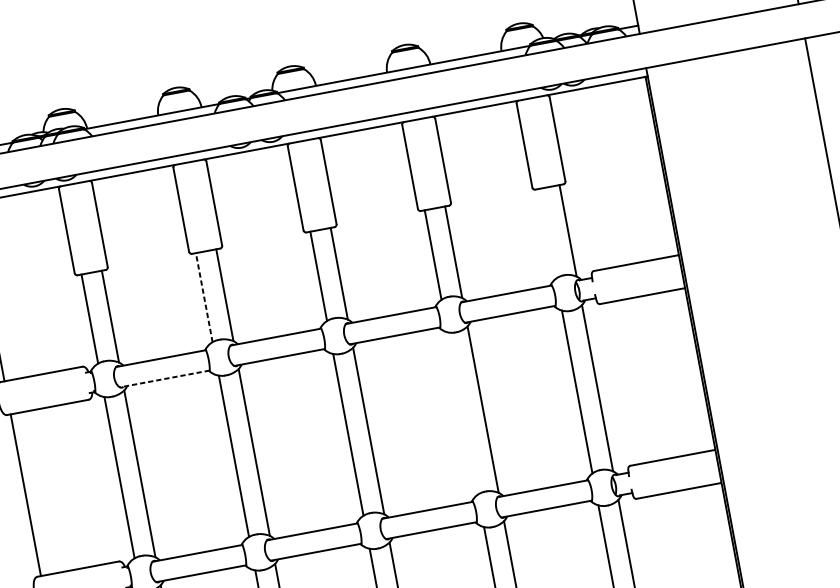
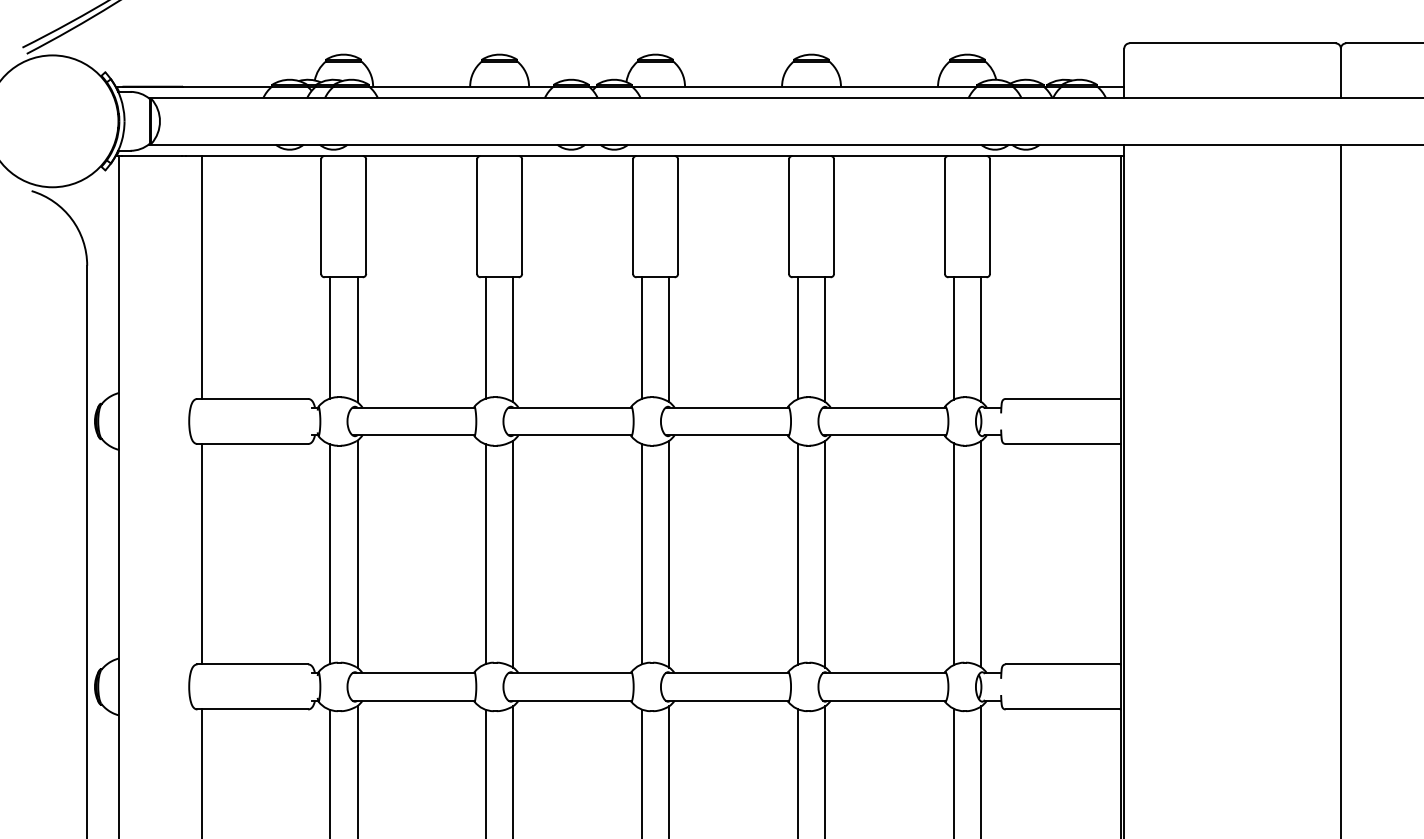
line: (547, 233) -> (953, 338), added
line: (204, 297) -> (485, 337), dashed -> solid
line: (164, 379) -> (413, 435), dashed -> solid
line: (462, 412) -> (797, 553), added

